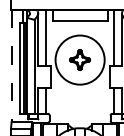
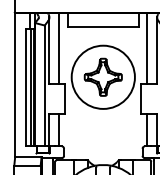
part: (79, 59) -> (102, 76), size x1.43
line: (11, 66) -> (15, 85), dashed -> solid

